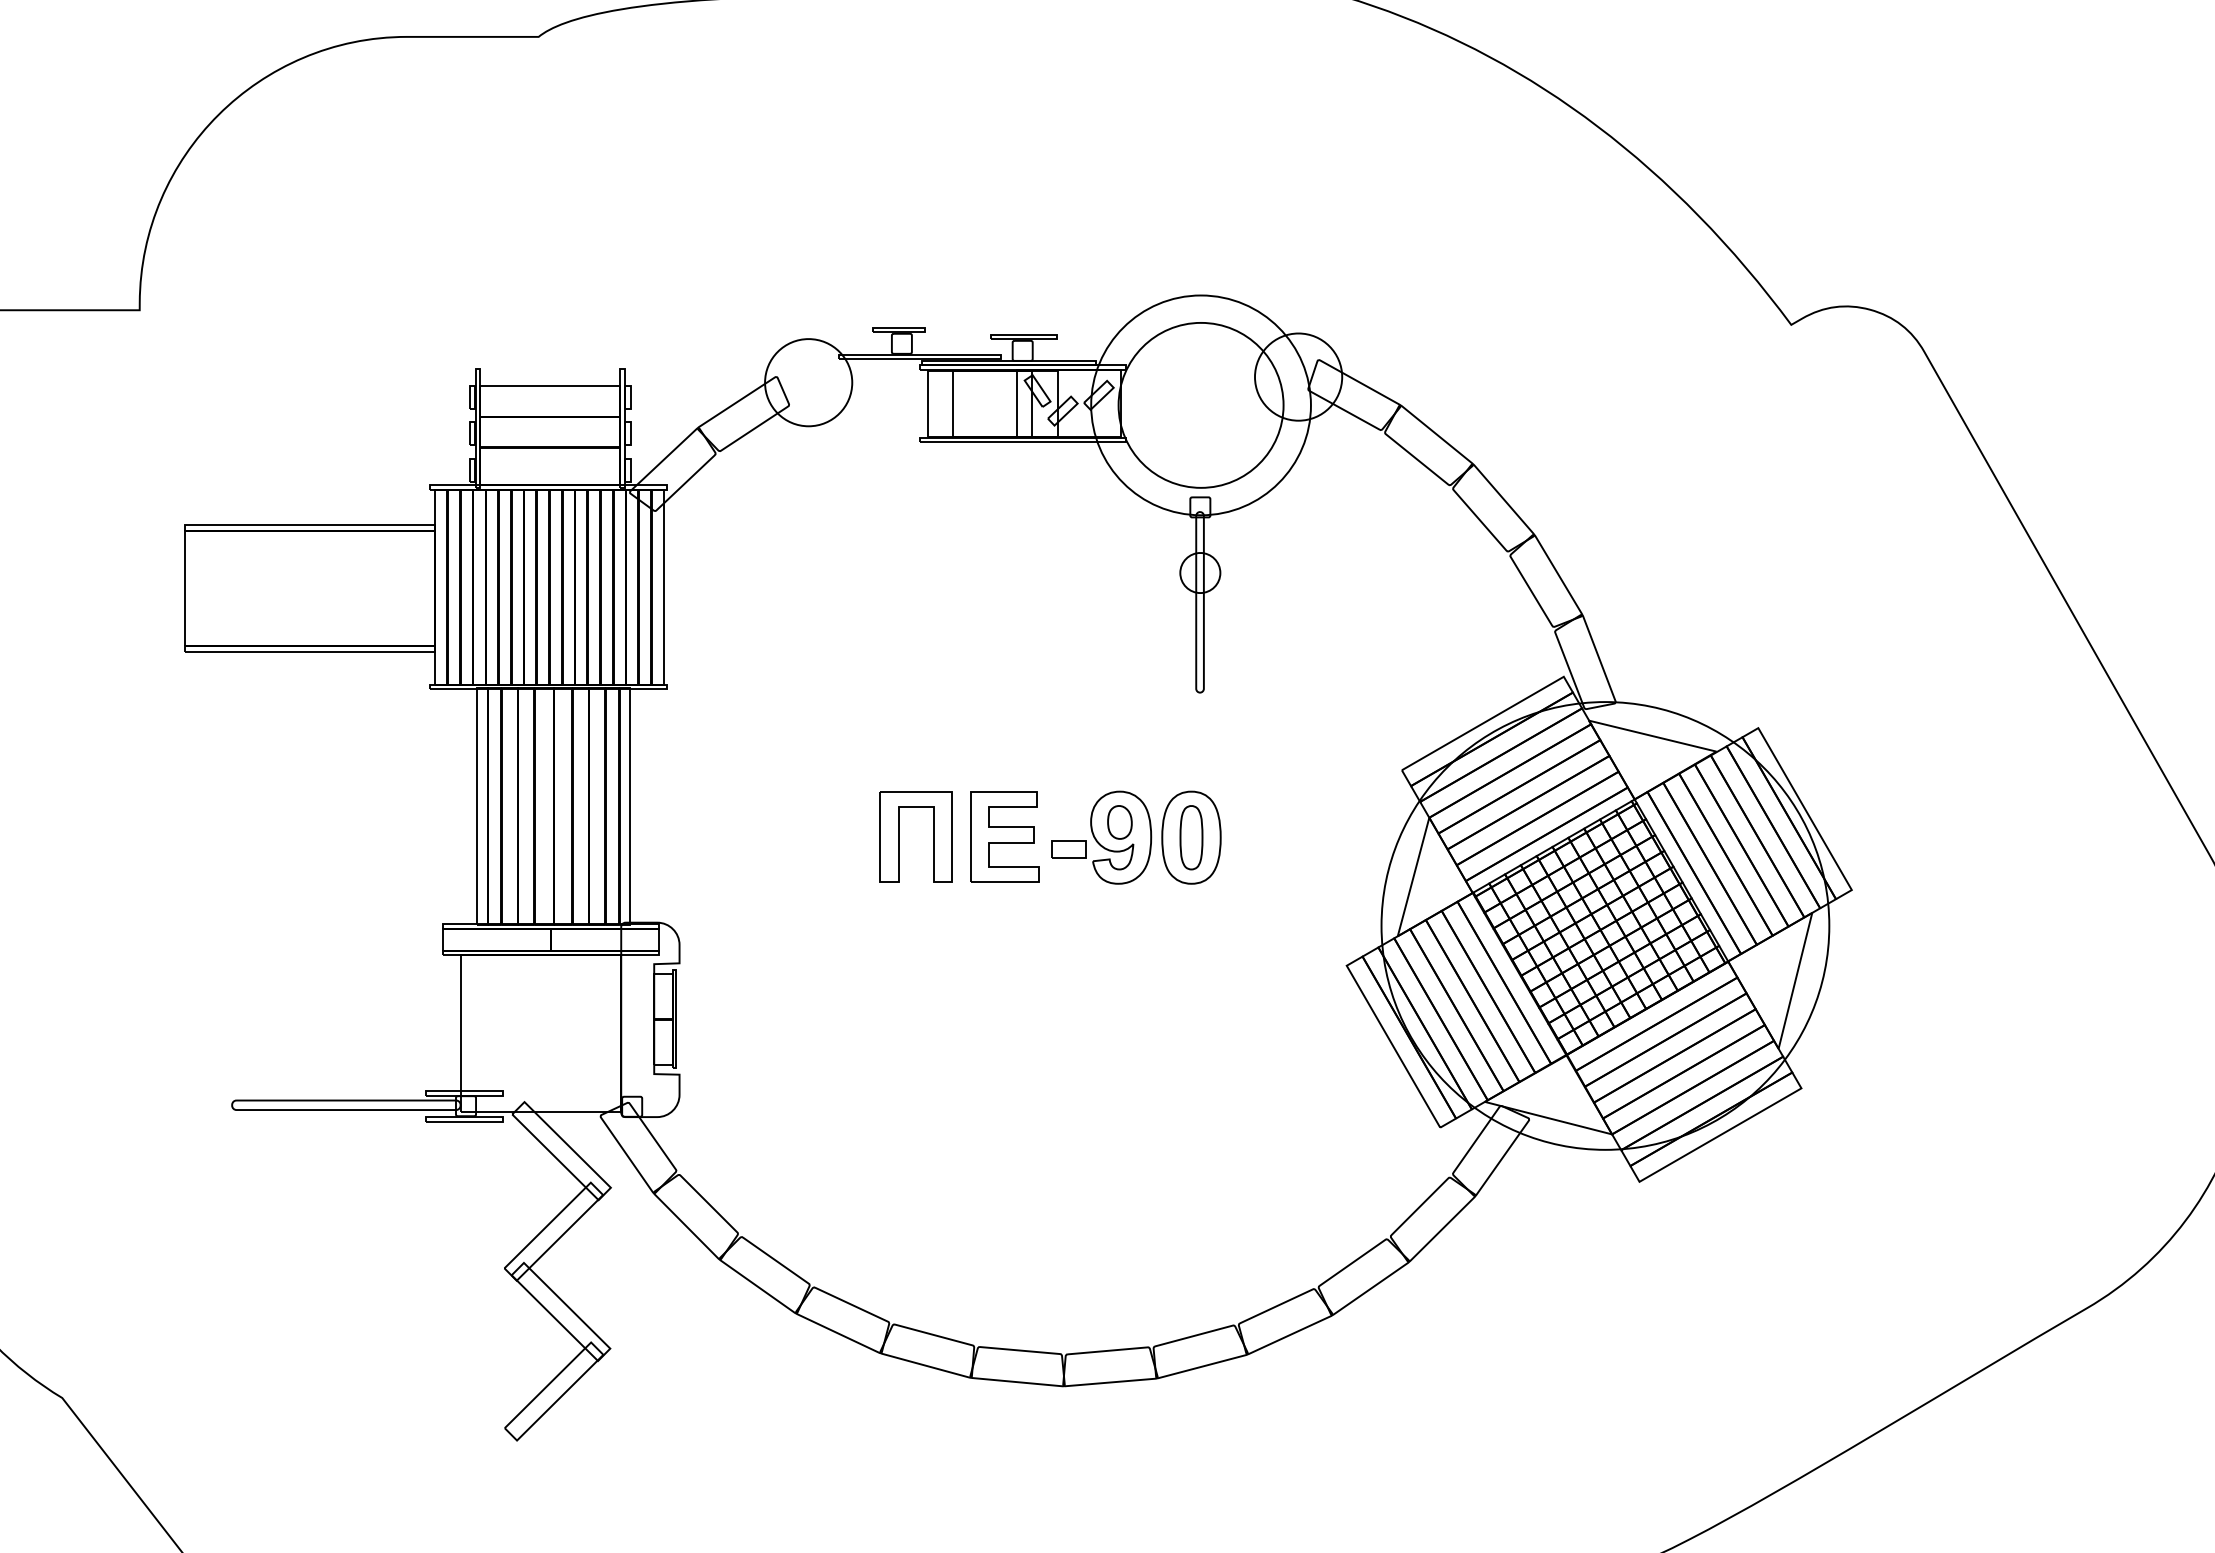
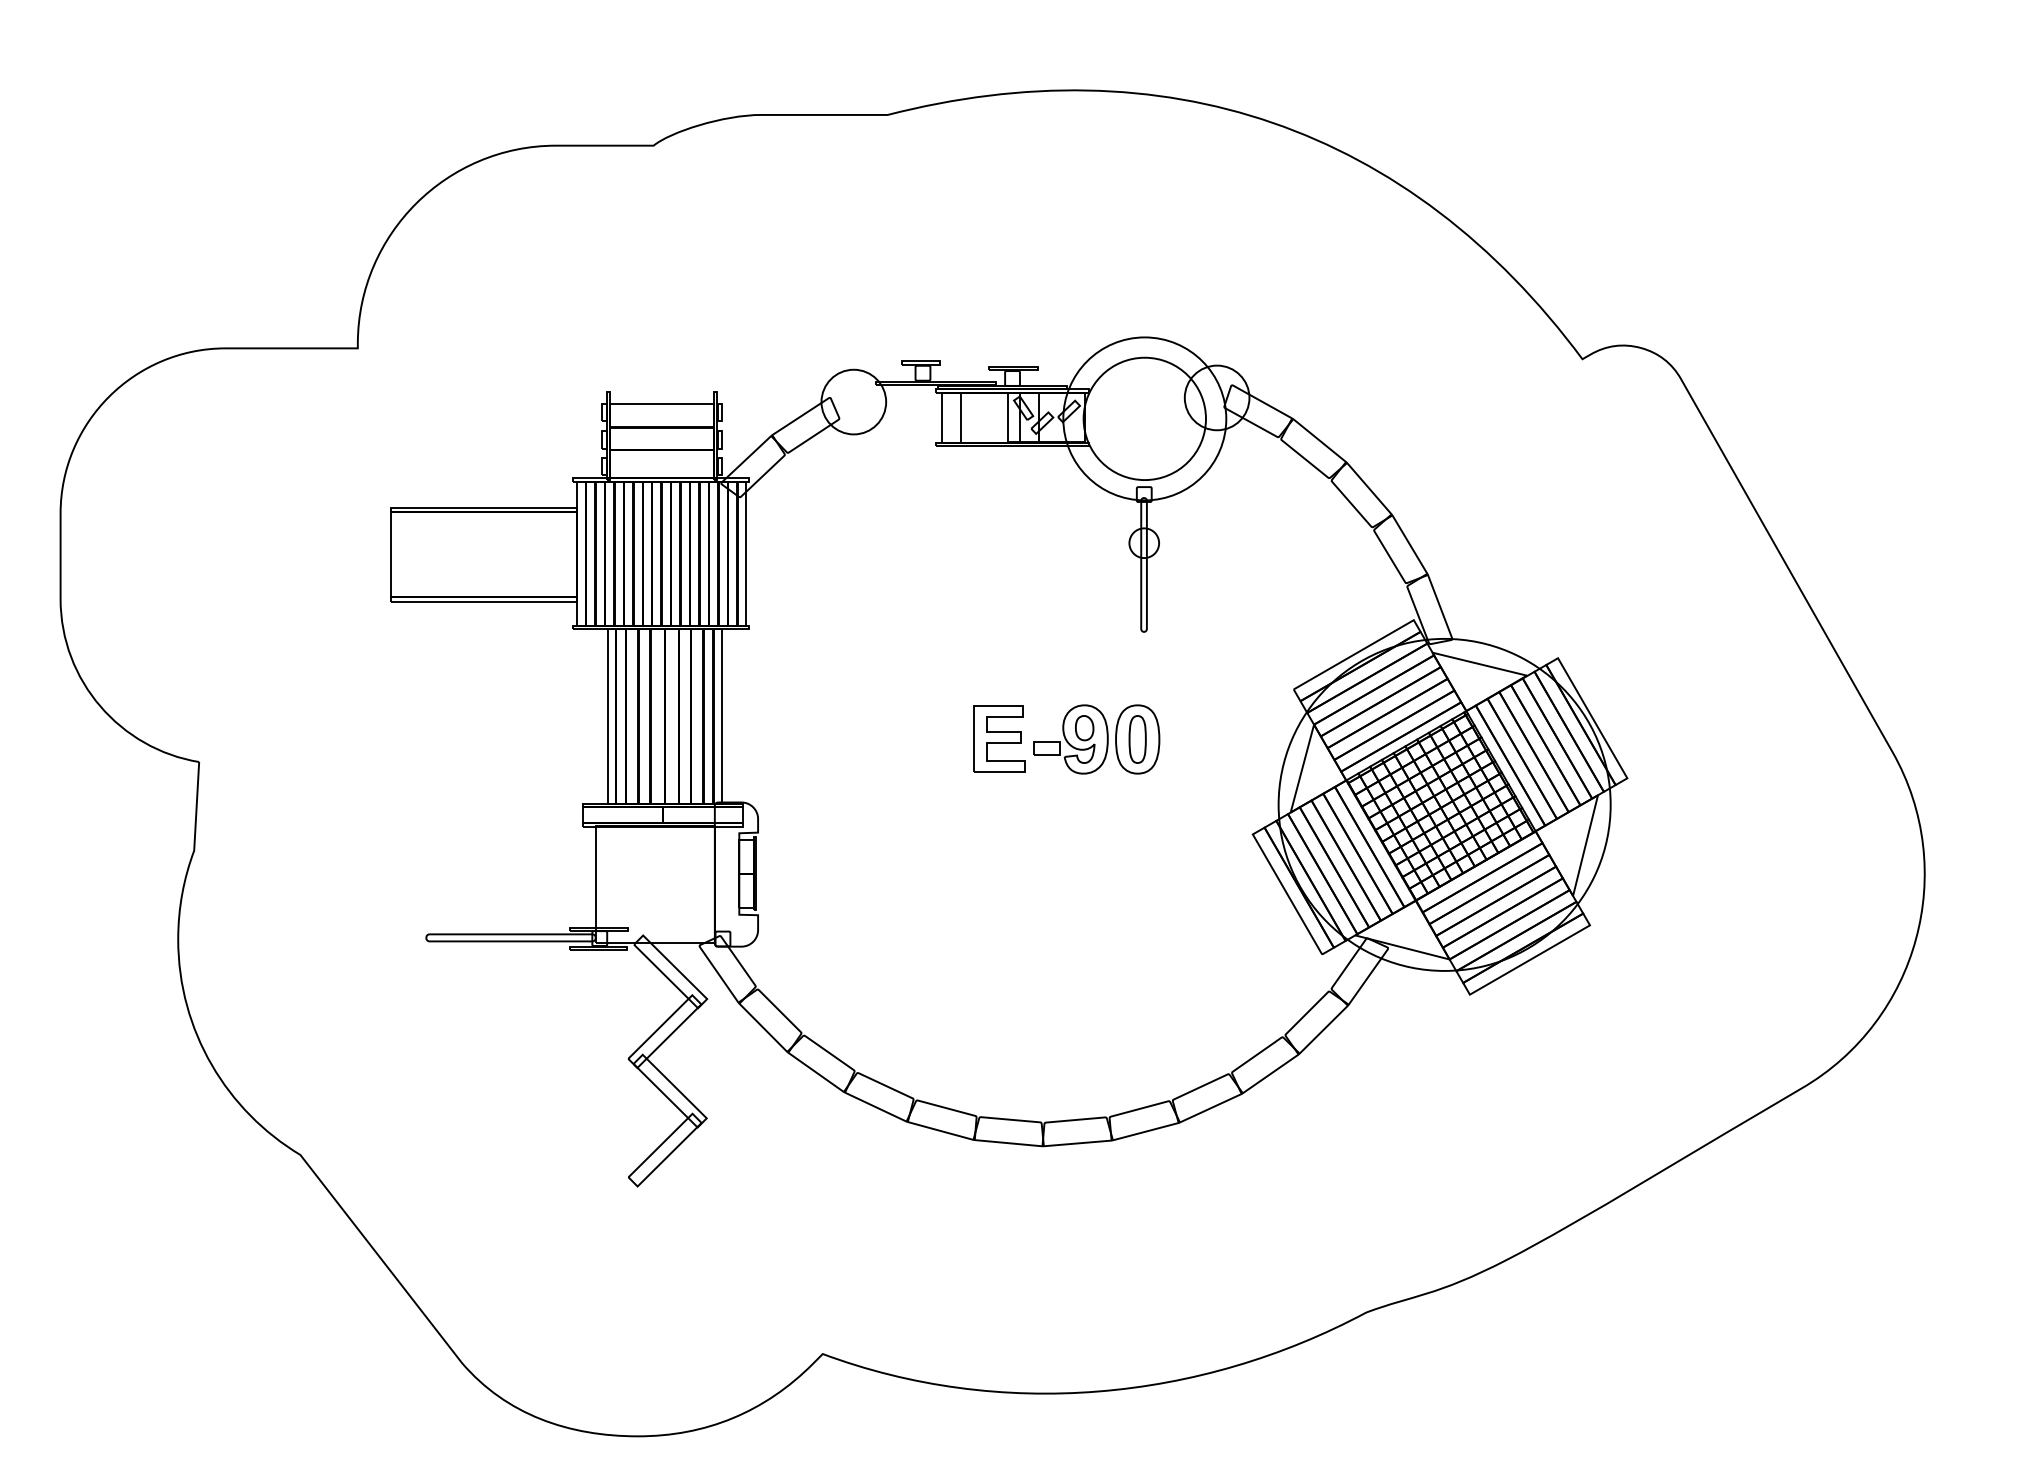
part: (899, 836) -> (921, 738), removed

